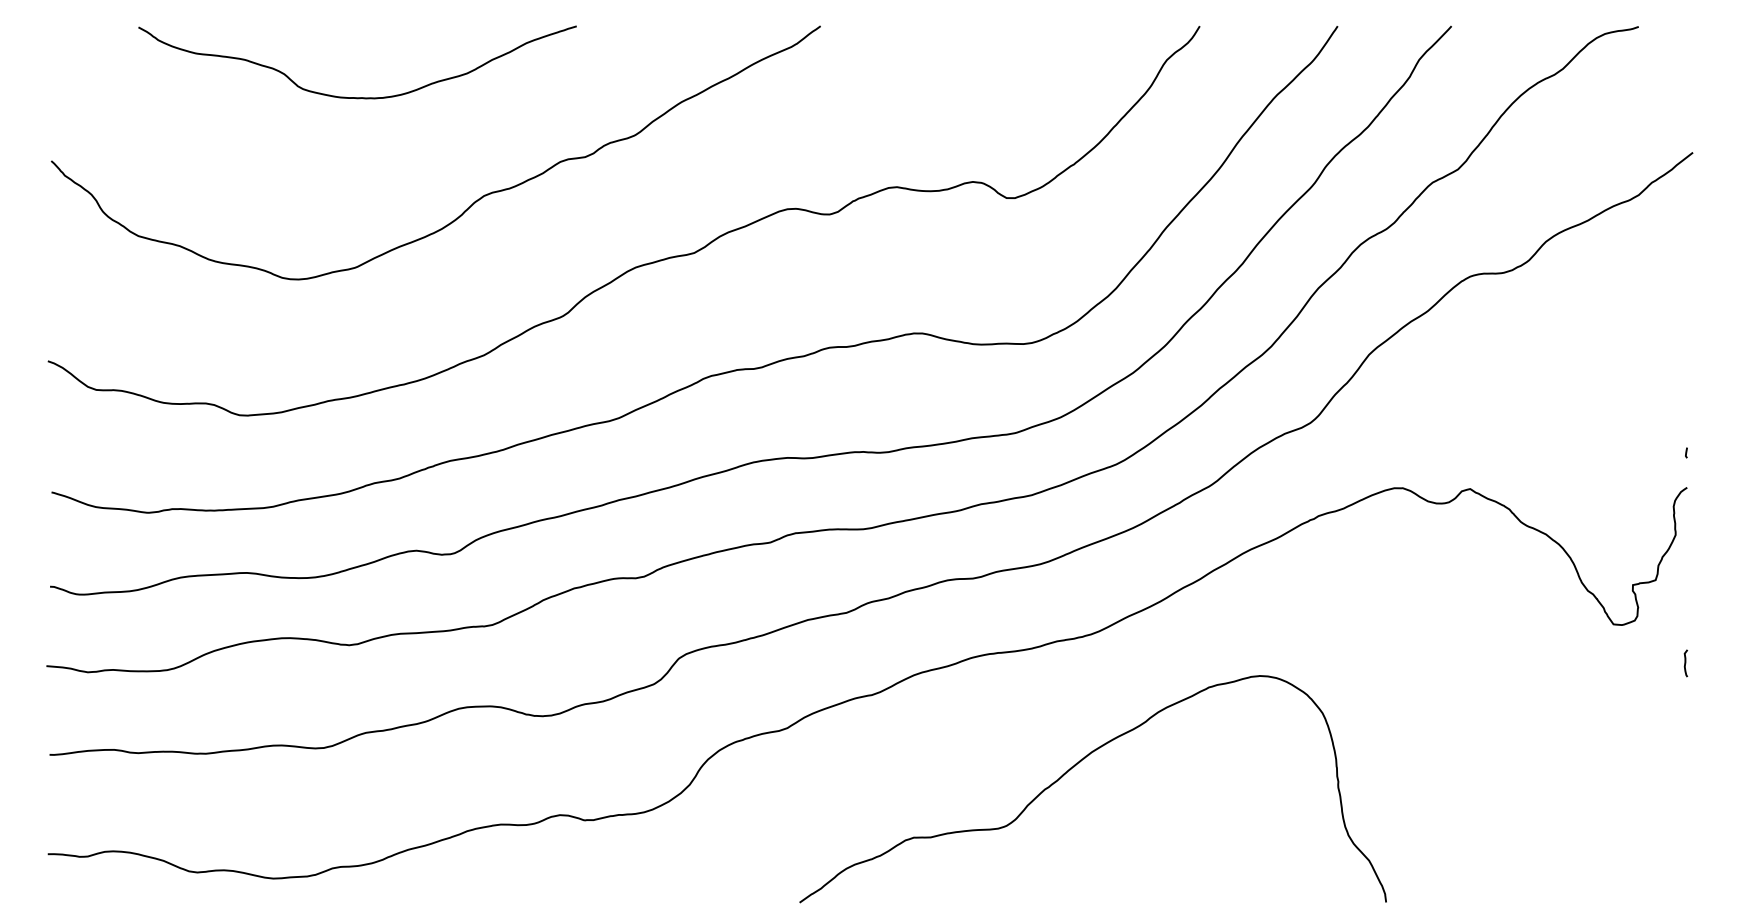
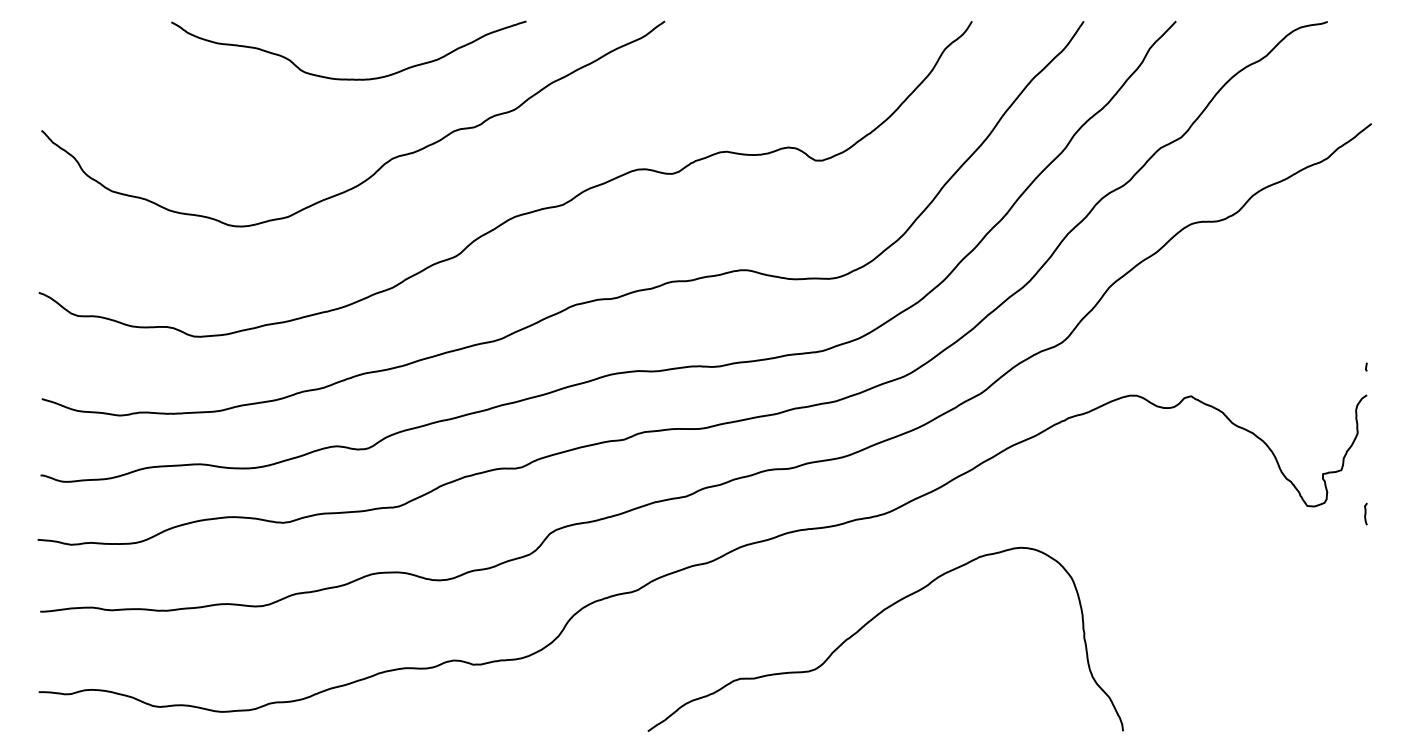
curve: (357, 97) -> (348, 79), moved
curve: (1685, 663) -> (1365, 514), moved

